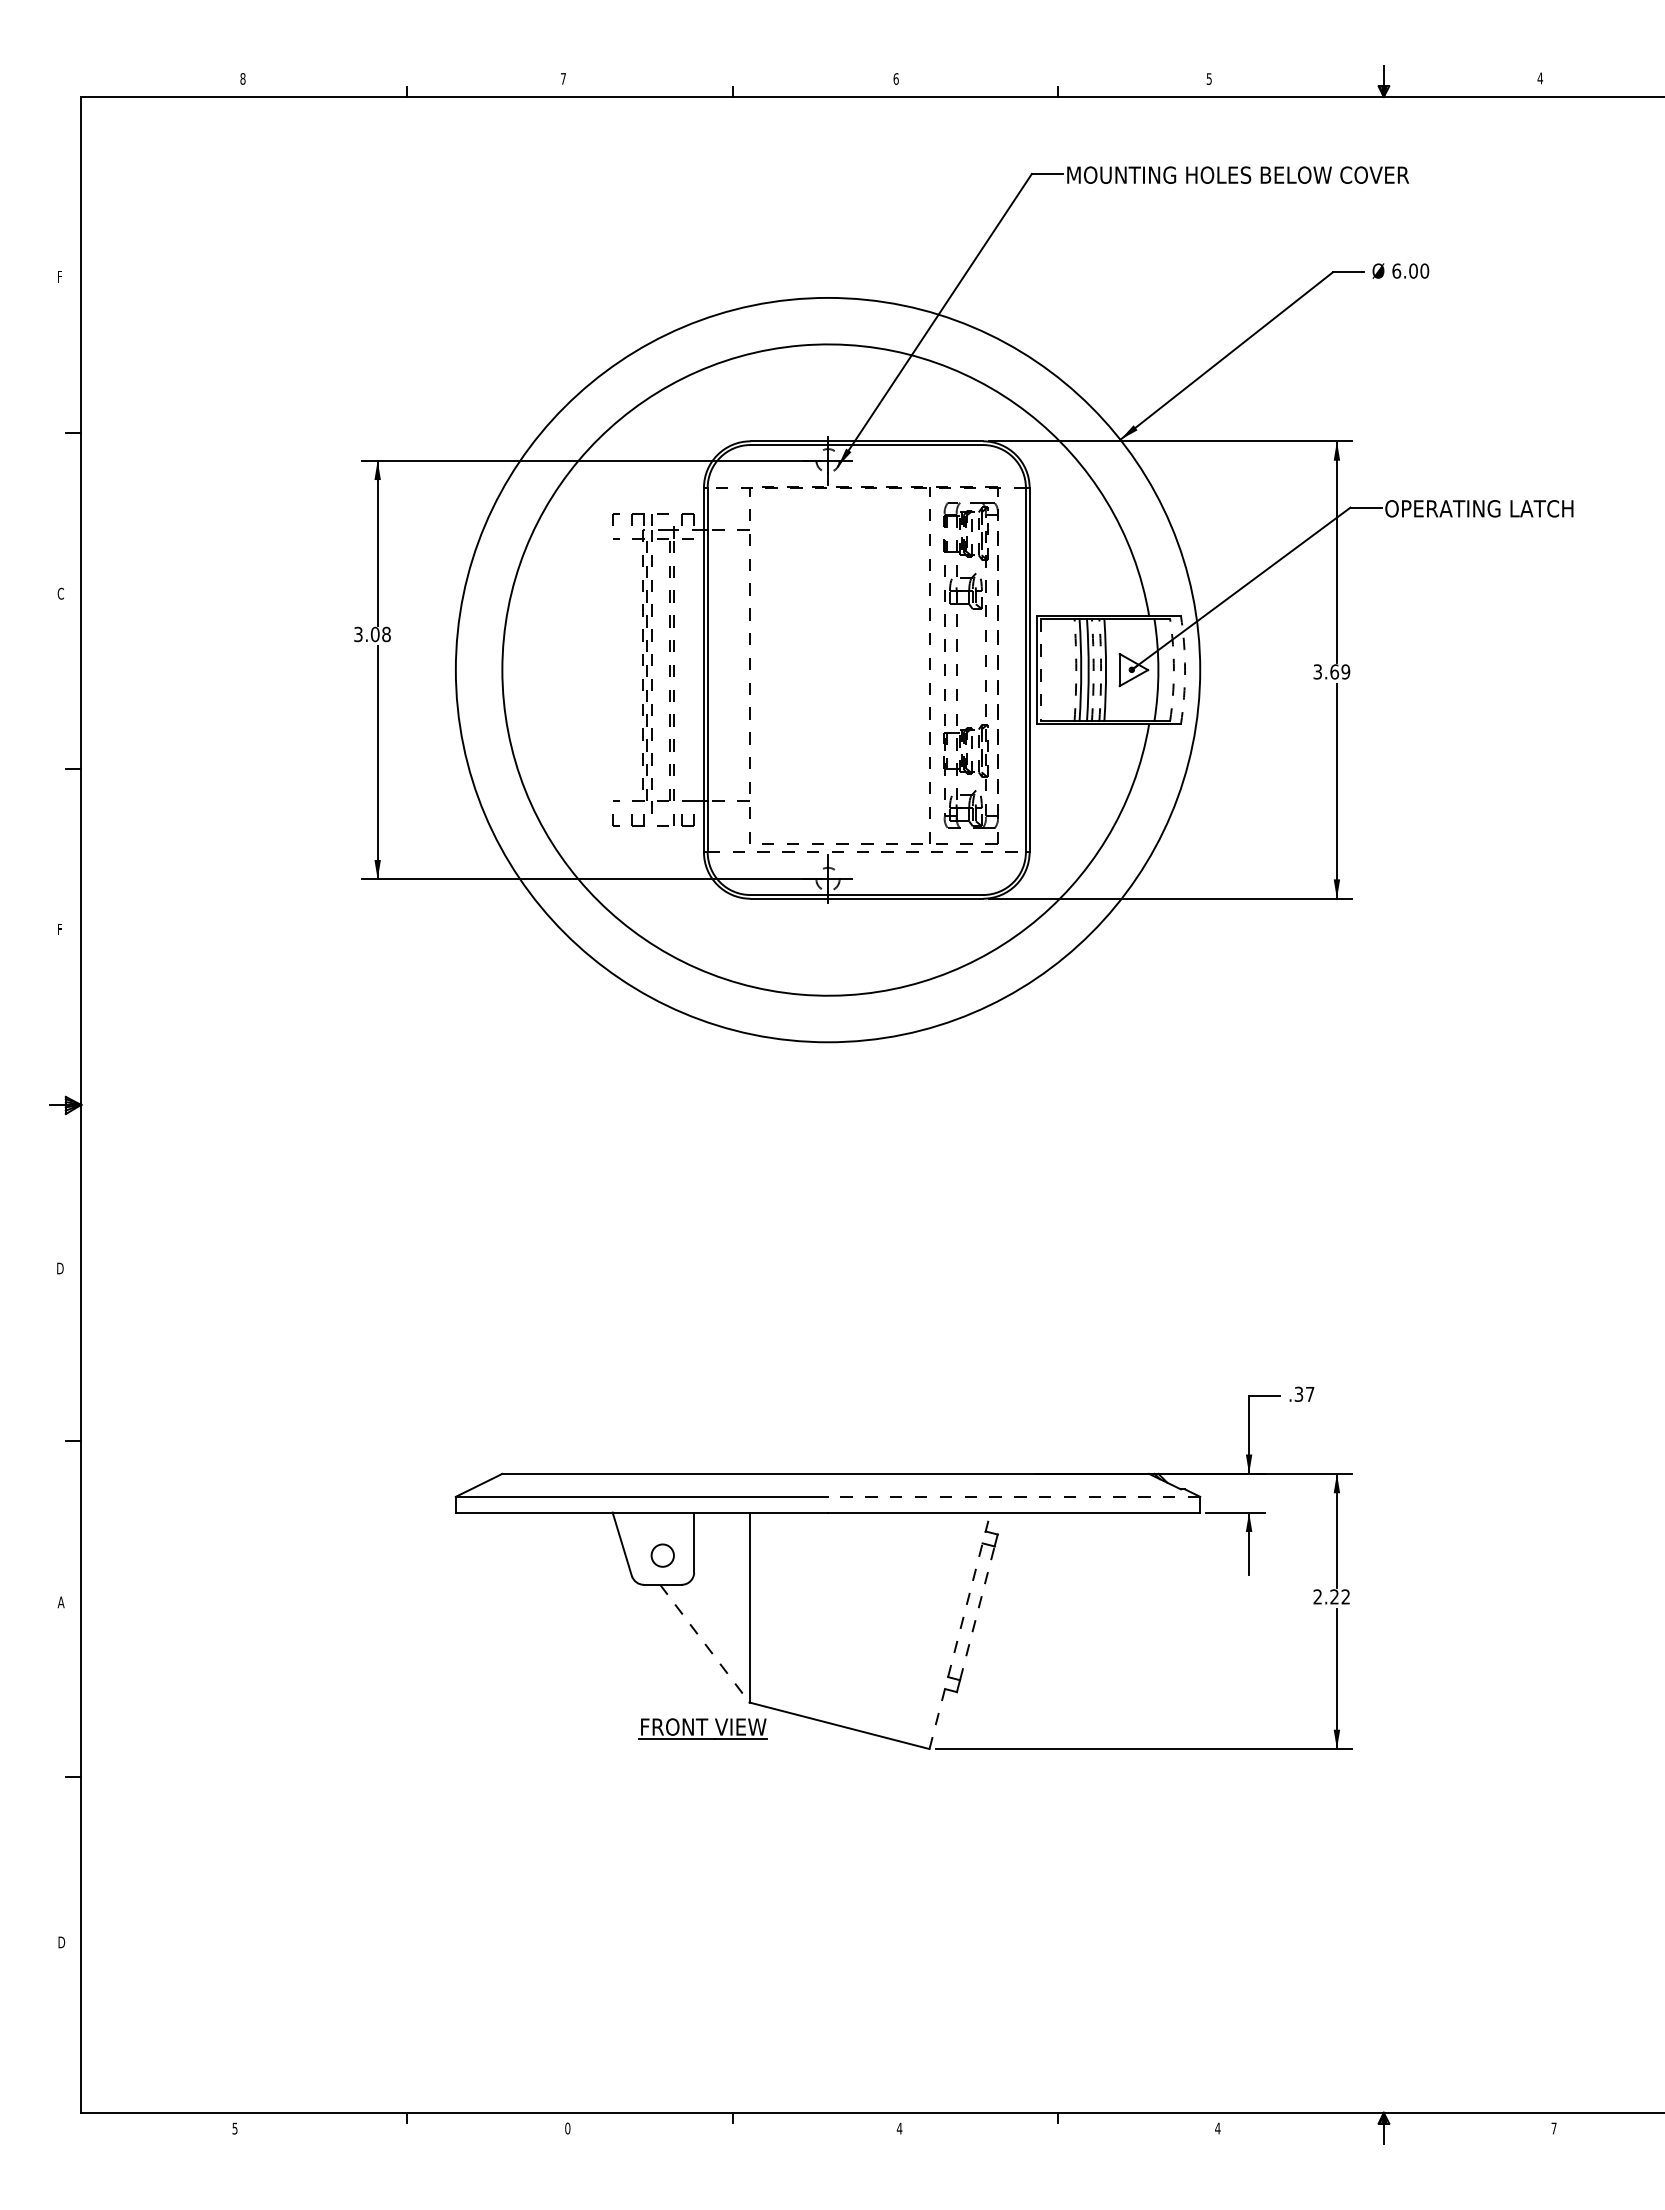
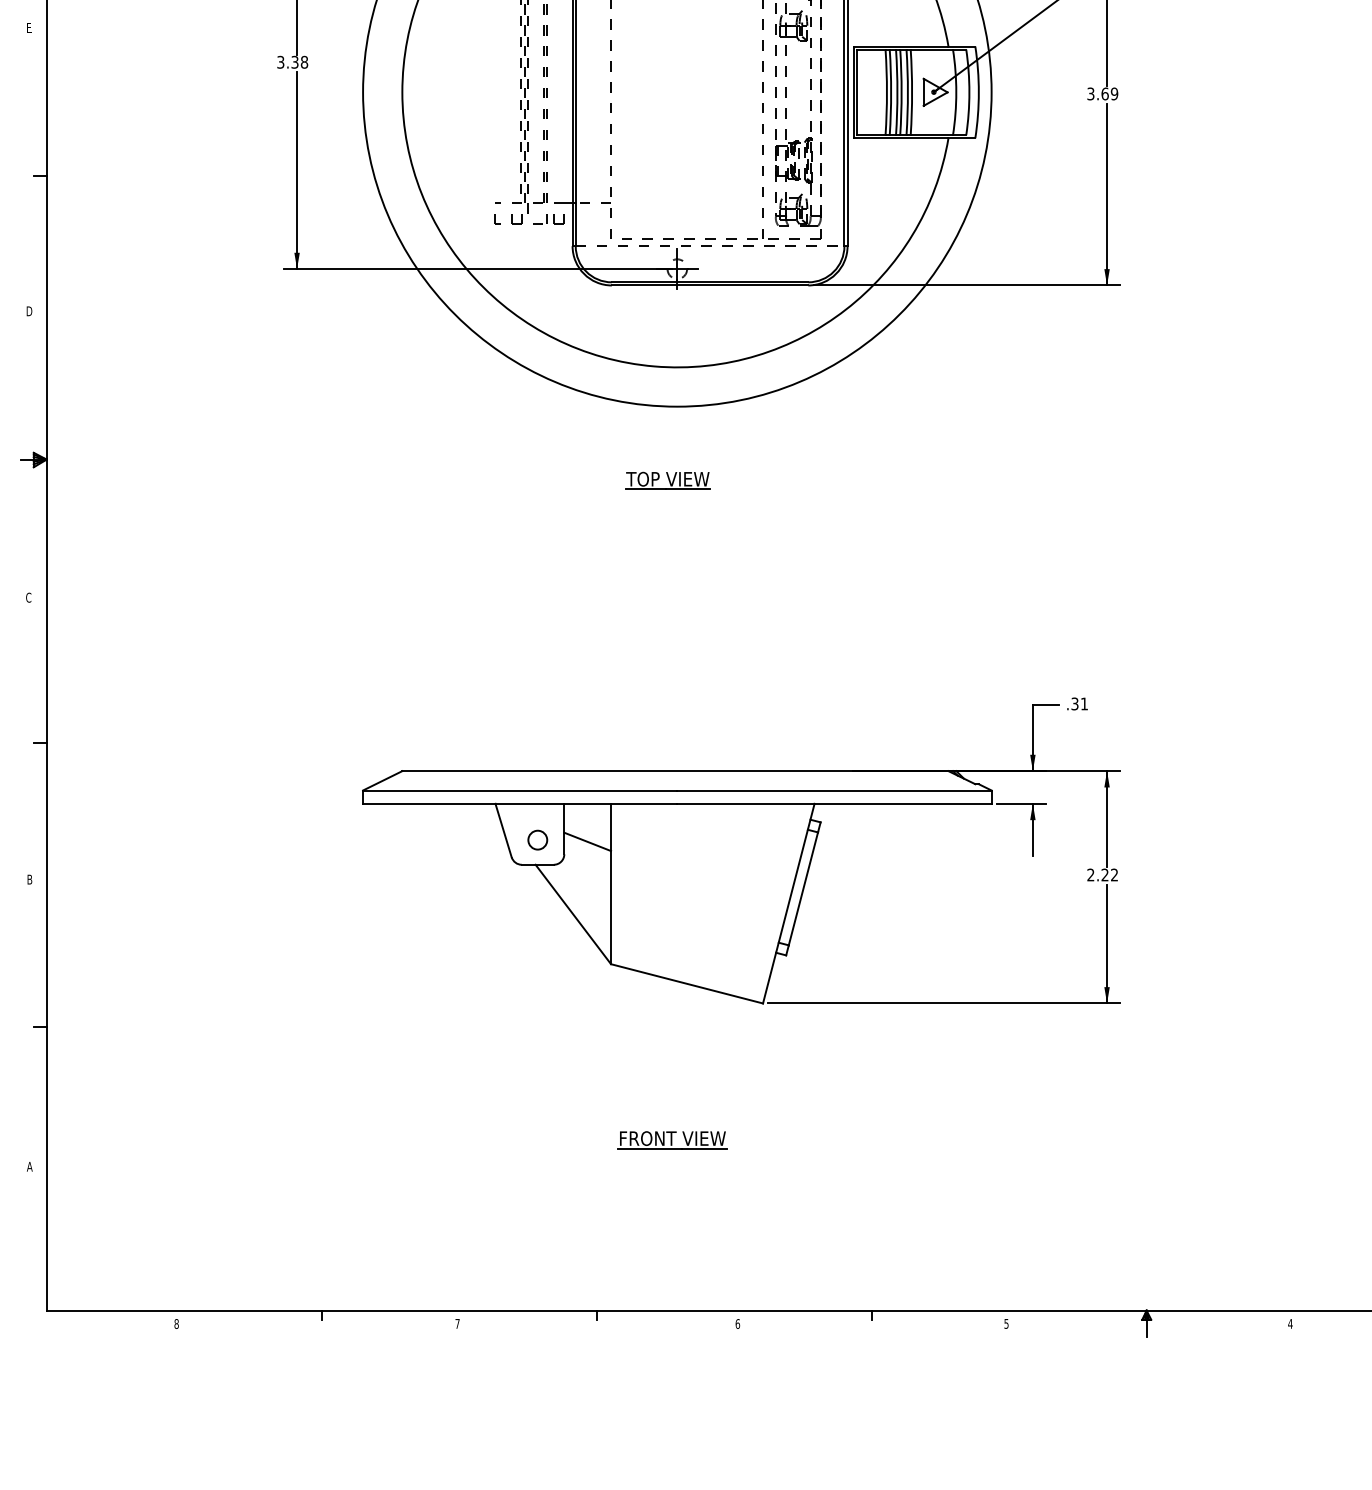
text: (60, 593) -> (29, 27), C -> E
text: (374, 634) -> (294, 62), 3.08 -> 3.38
line: (1041, 670) -> (857, 92), dashed -> solid
arc: (1076, 670) -> (887, 92), dashed -> solid
arc: (1093, 670) -> (901, 92), dashed -> solid
arc: (1101, 670) -> (908, 92), dashed -> solid
arc: (1173, 670) -> (969, 92), dashed -> solid
arc: (1185, 670) -> (979, 92), dashed -> solid
text: (60, 929) -> (29, 311), F -> D
part: (816, 1129) -> (667, 480), added
text: (59, 1268) -> (28, 597), D -> C
text: (1310, 1394) -> (1084, 704), .37 -> .31
line: (1013, 1496) -> (833, 790), dashed -> solid
line: (721, 1557) -> (587, 841), added
text: (60, 1602) -> (29, 879), A -> B
line: (977, 1612) -> (803, 888), dashed -> solid
line: (960, 1630) -> (789, 903), dashed -> solid
line: (704, 1643) -> (573, 914), dashed -> solid
part: (702, 1728) -> (671, 1139), moved
text: (61, 1942) -> (30, 1166), D -> A
text: (234, 2128) -> (176, 1323), 5 -> 8
text: (567, 2128) -> (457, 1323), 0 -> 7
text: (899, 2128) -> (737, 1323), 4 -> 6
text: (1217, 2128) -> (1006, 1323), 4 -> 5
text: (1553, 2128) -> (1289, 1323), 7 -> 4

